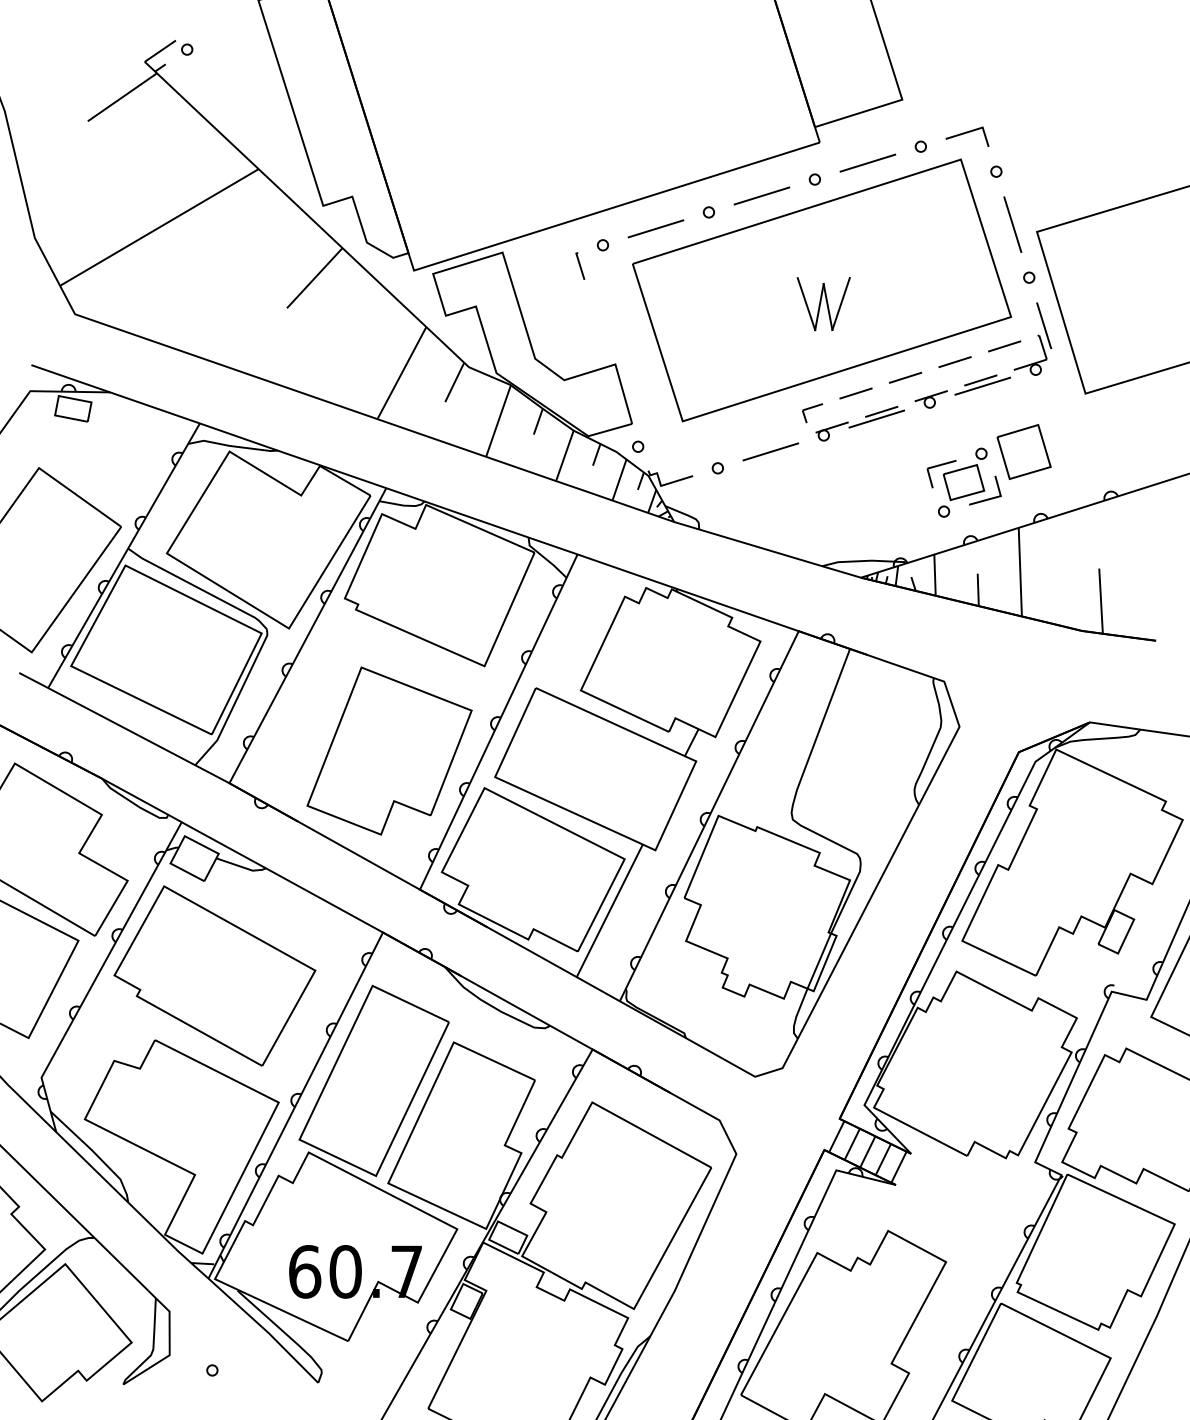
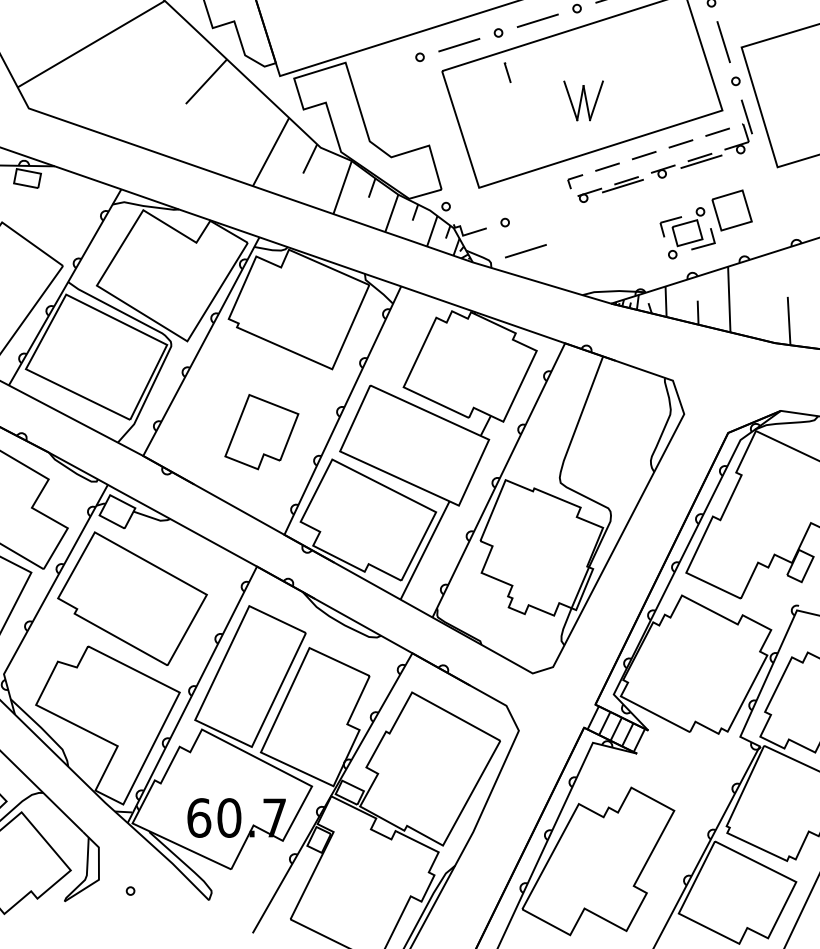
line: (580, 265) -> (507, 72), moved
line: (770, 451) -> (525, 250), moved
part: (389, 750) -> (261, 431), size x0.6

